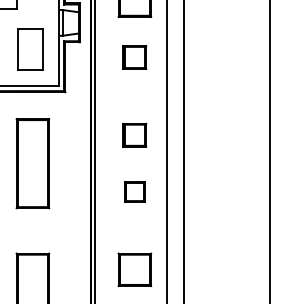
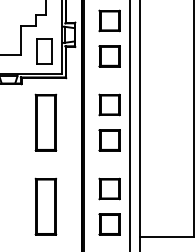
part: (134, 57) -> (109, 56), size x1.43
part: (134, 134) -> (109, 104), size x1.43
part: (134, 192) -> (109, 140), size x1.67

